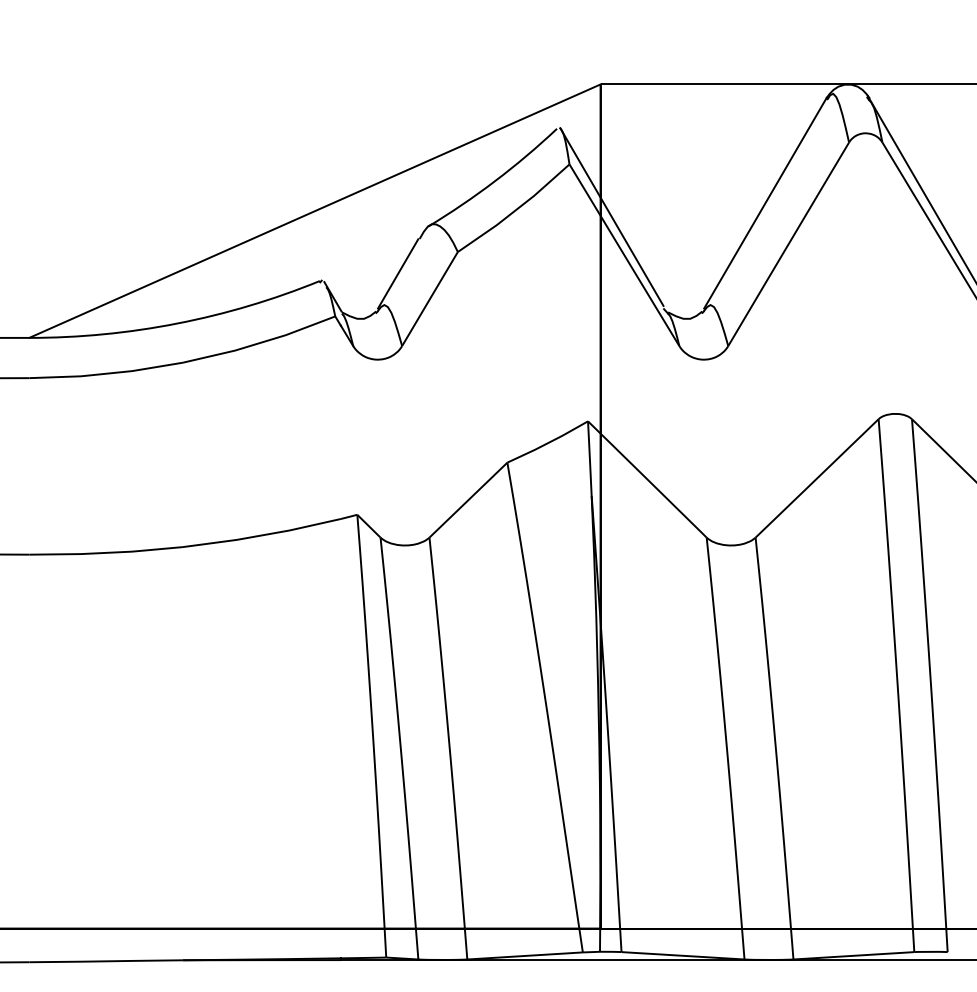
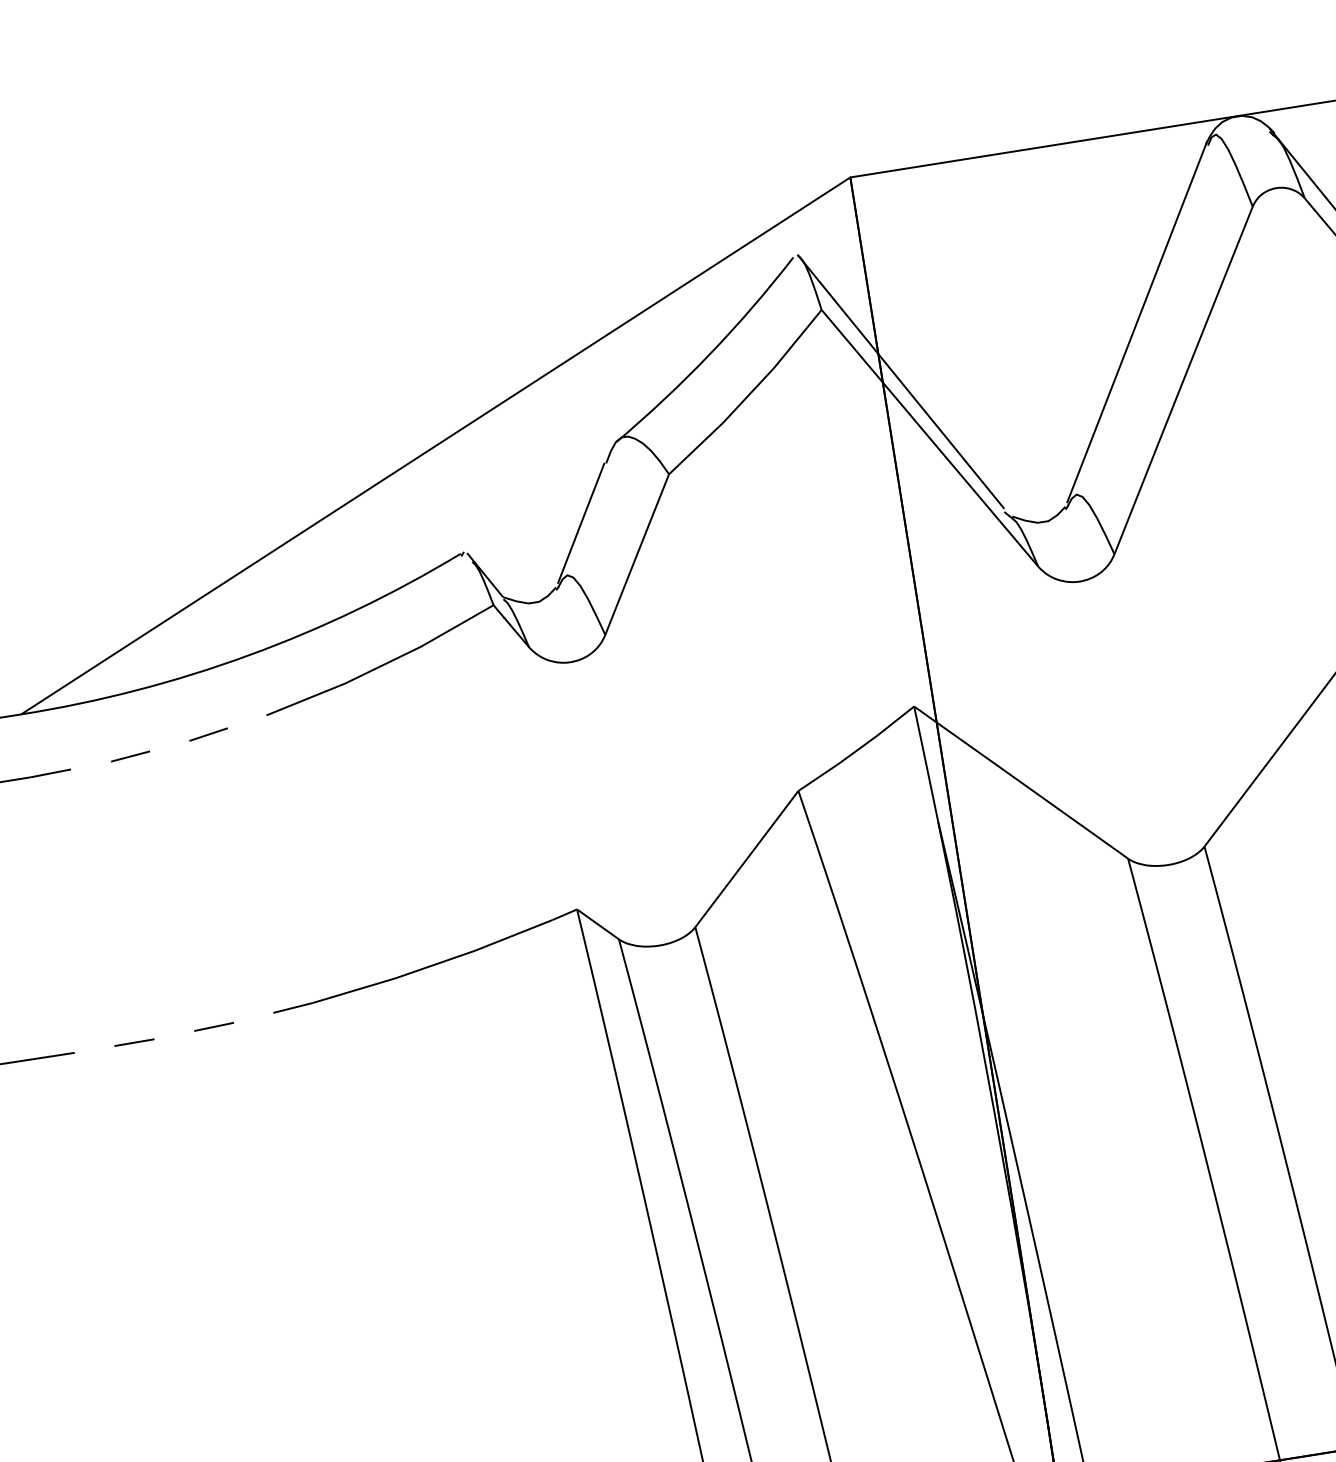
line: (106, 373) -> (150, 750), solid -> dashed
line: (105, 552) -> (193, 1030), solid -> dashed

